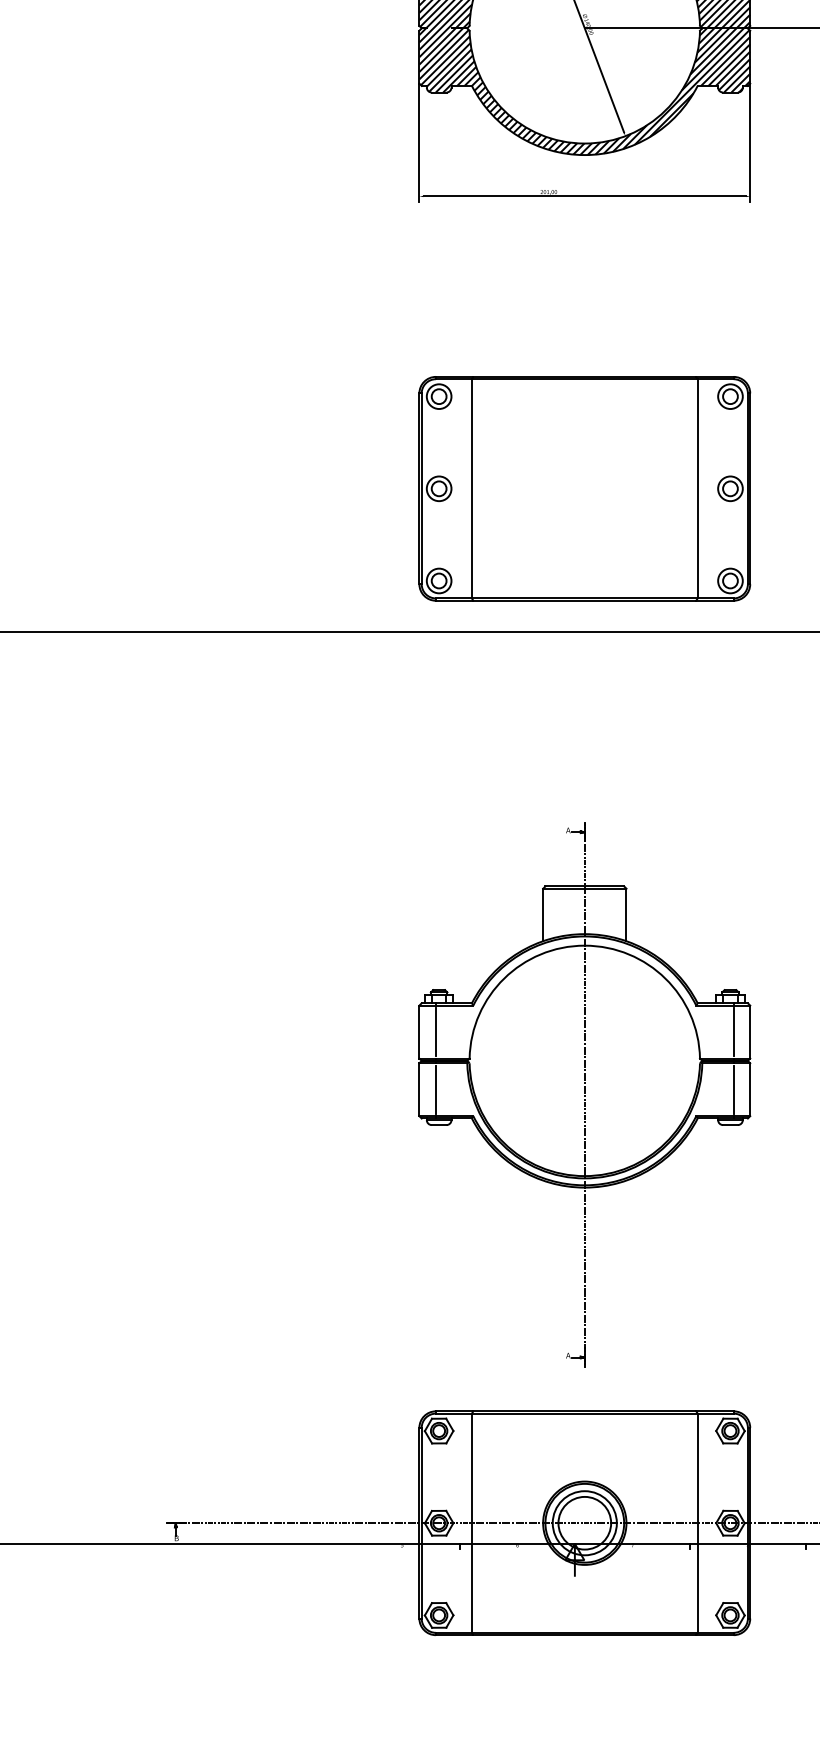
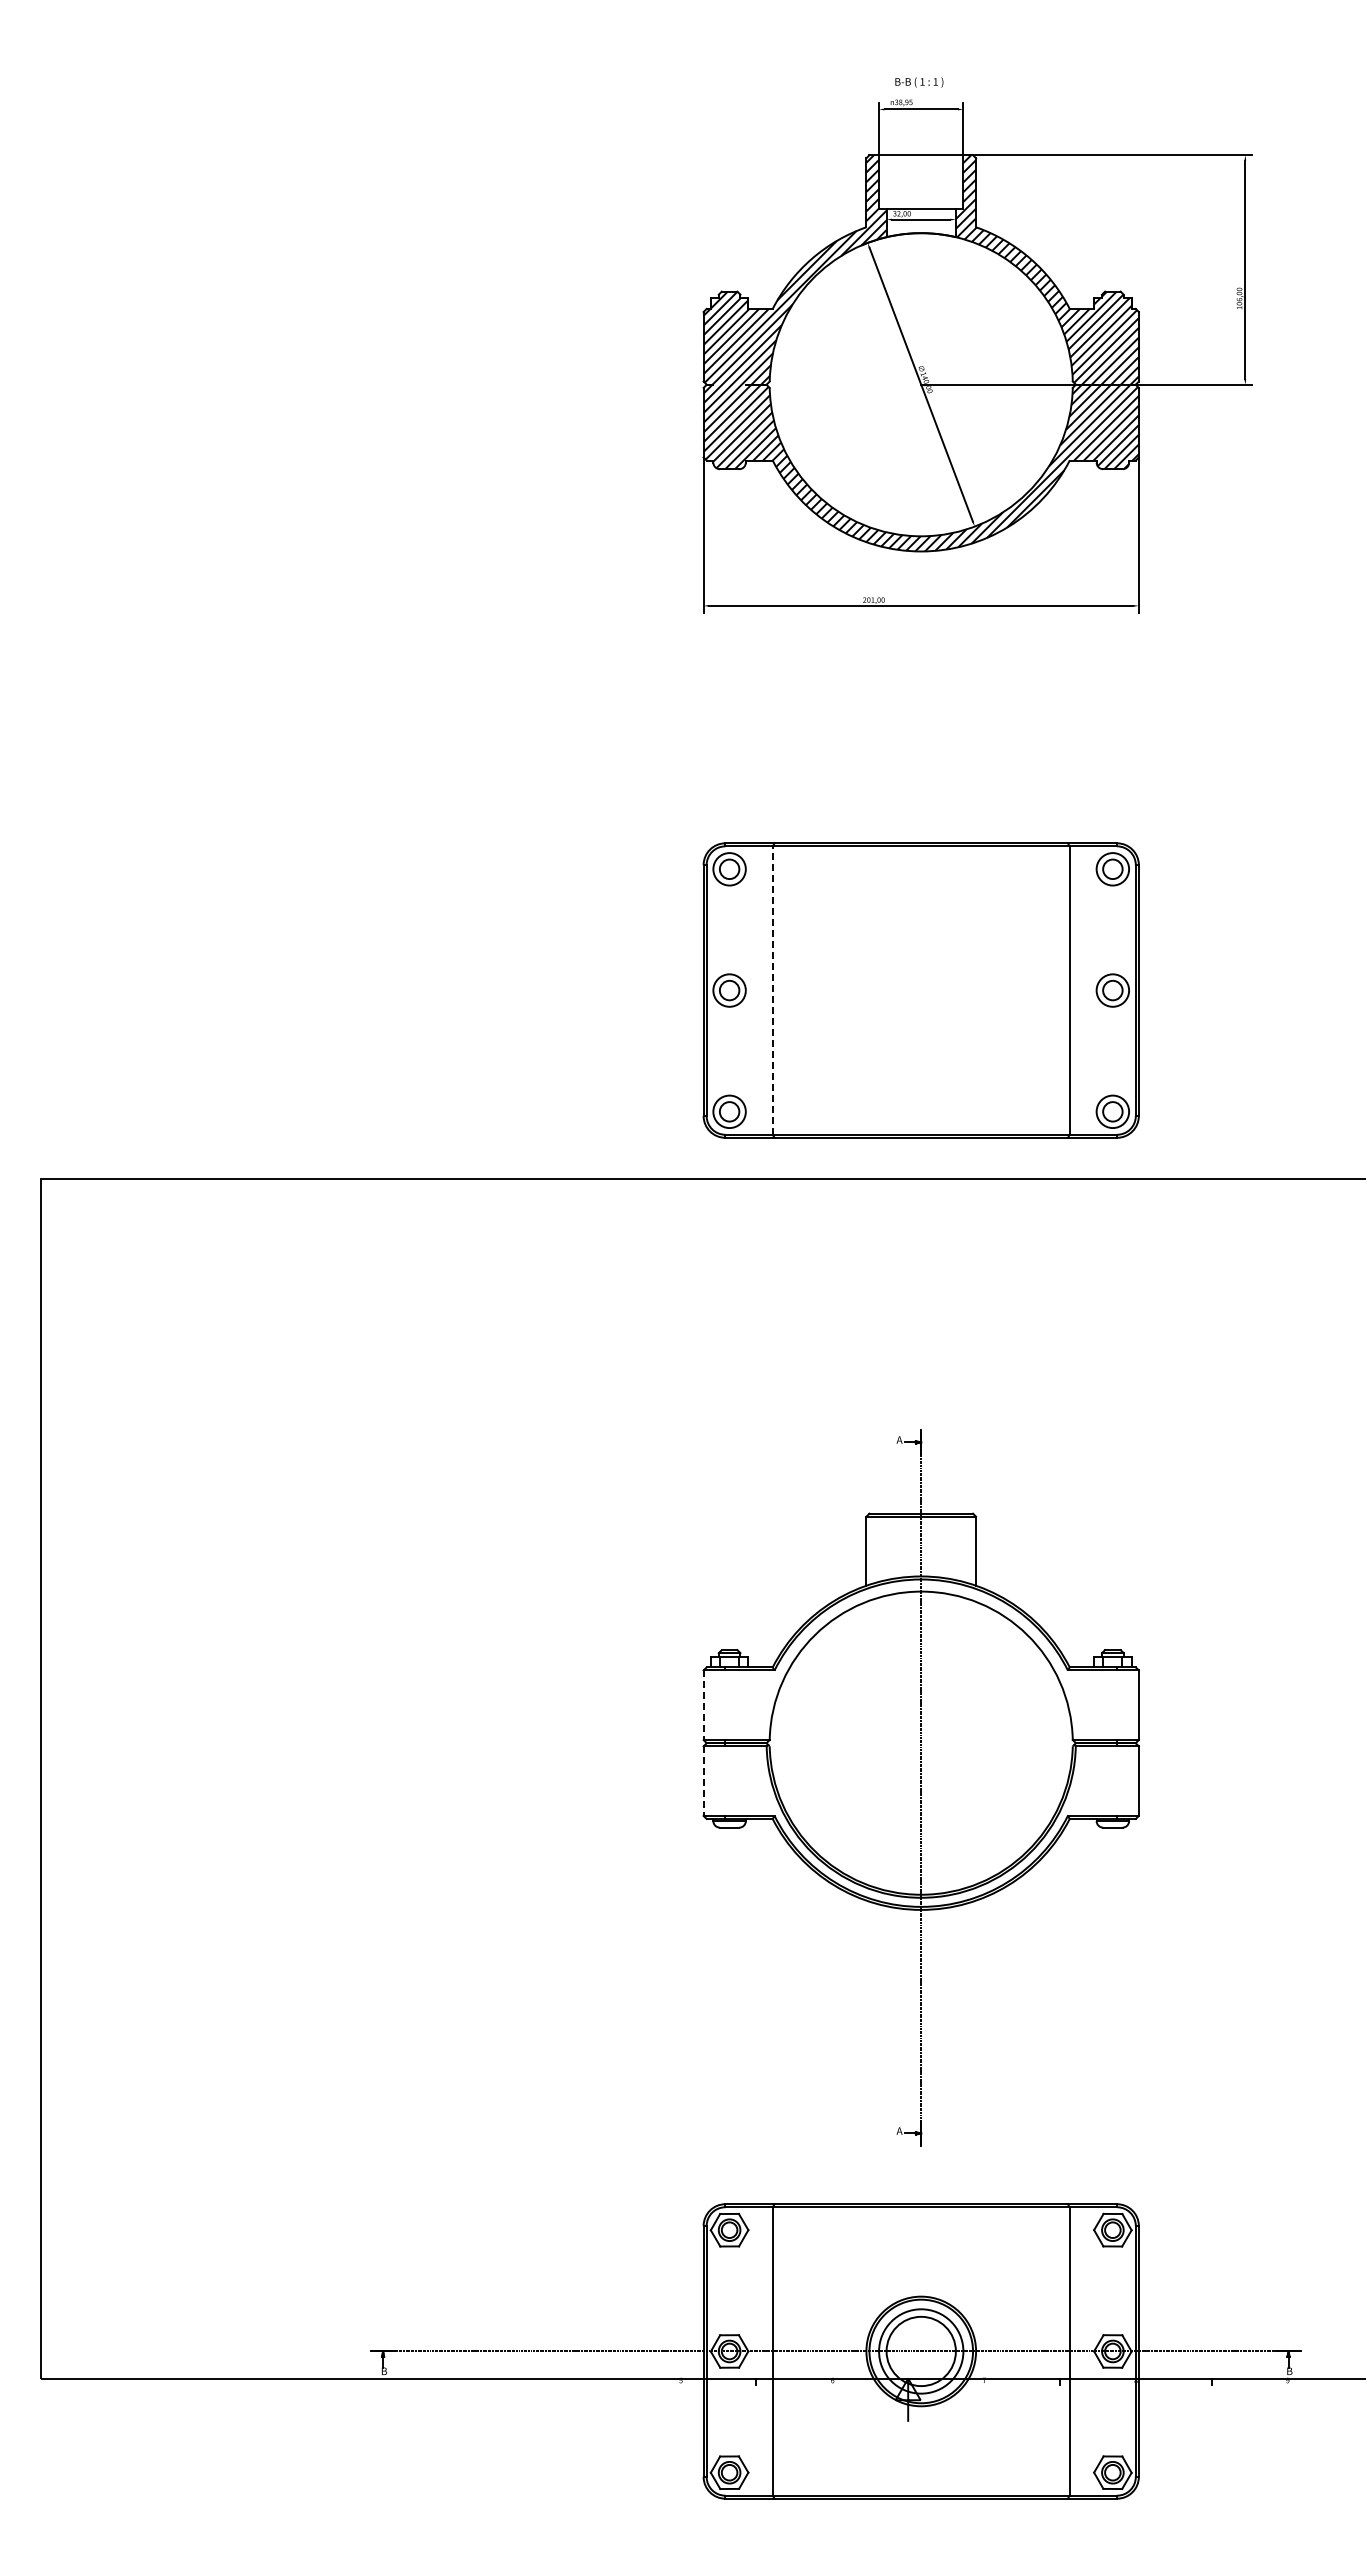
line: (471, 488) -> (772, 990), solid -> dashed
line: (436, 1031) -> (725, 1704), removed
line: (733, 1031) -> (1117, 1704), removed
line: (419, 1032) -> (703, 1705), solid -> dashed
line: (436, 1089) -> (725, 1780), removed
line: (733, 1089) -> (1117, 1780), removed
line: (419, 1090) -> (703, 1781), solid -> dashed

